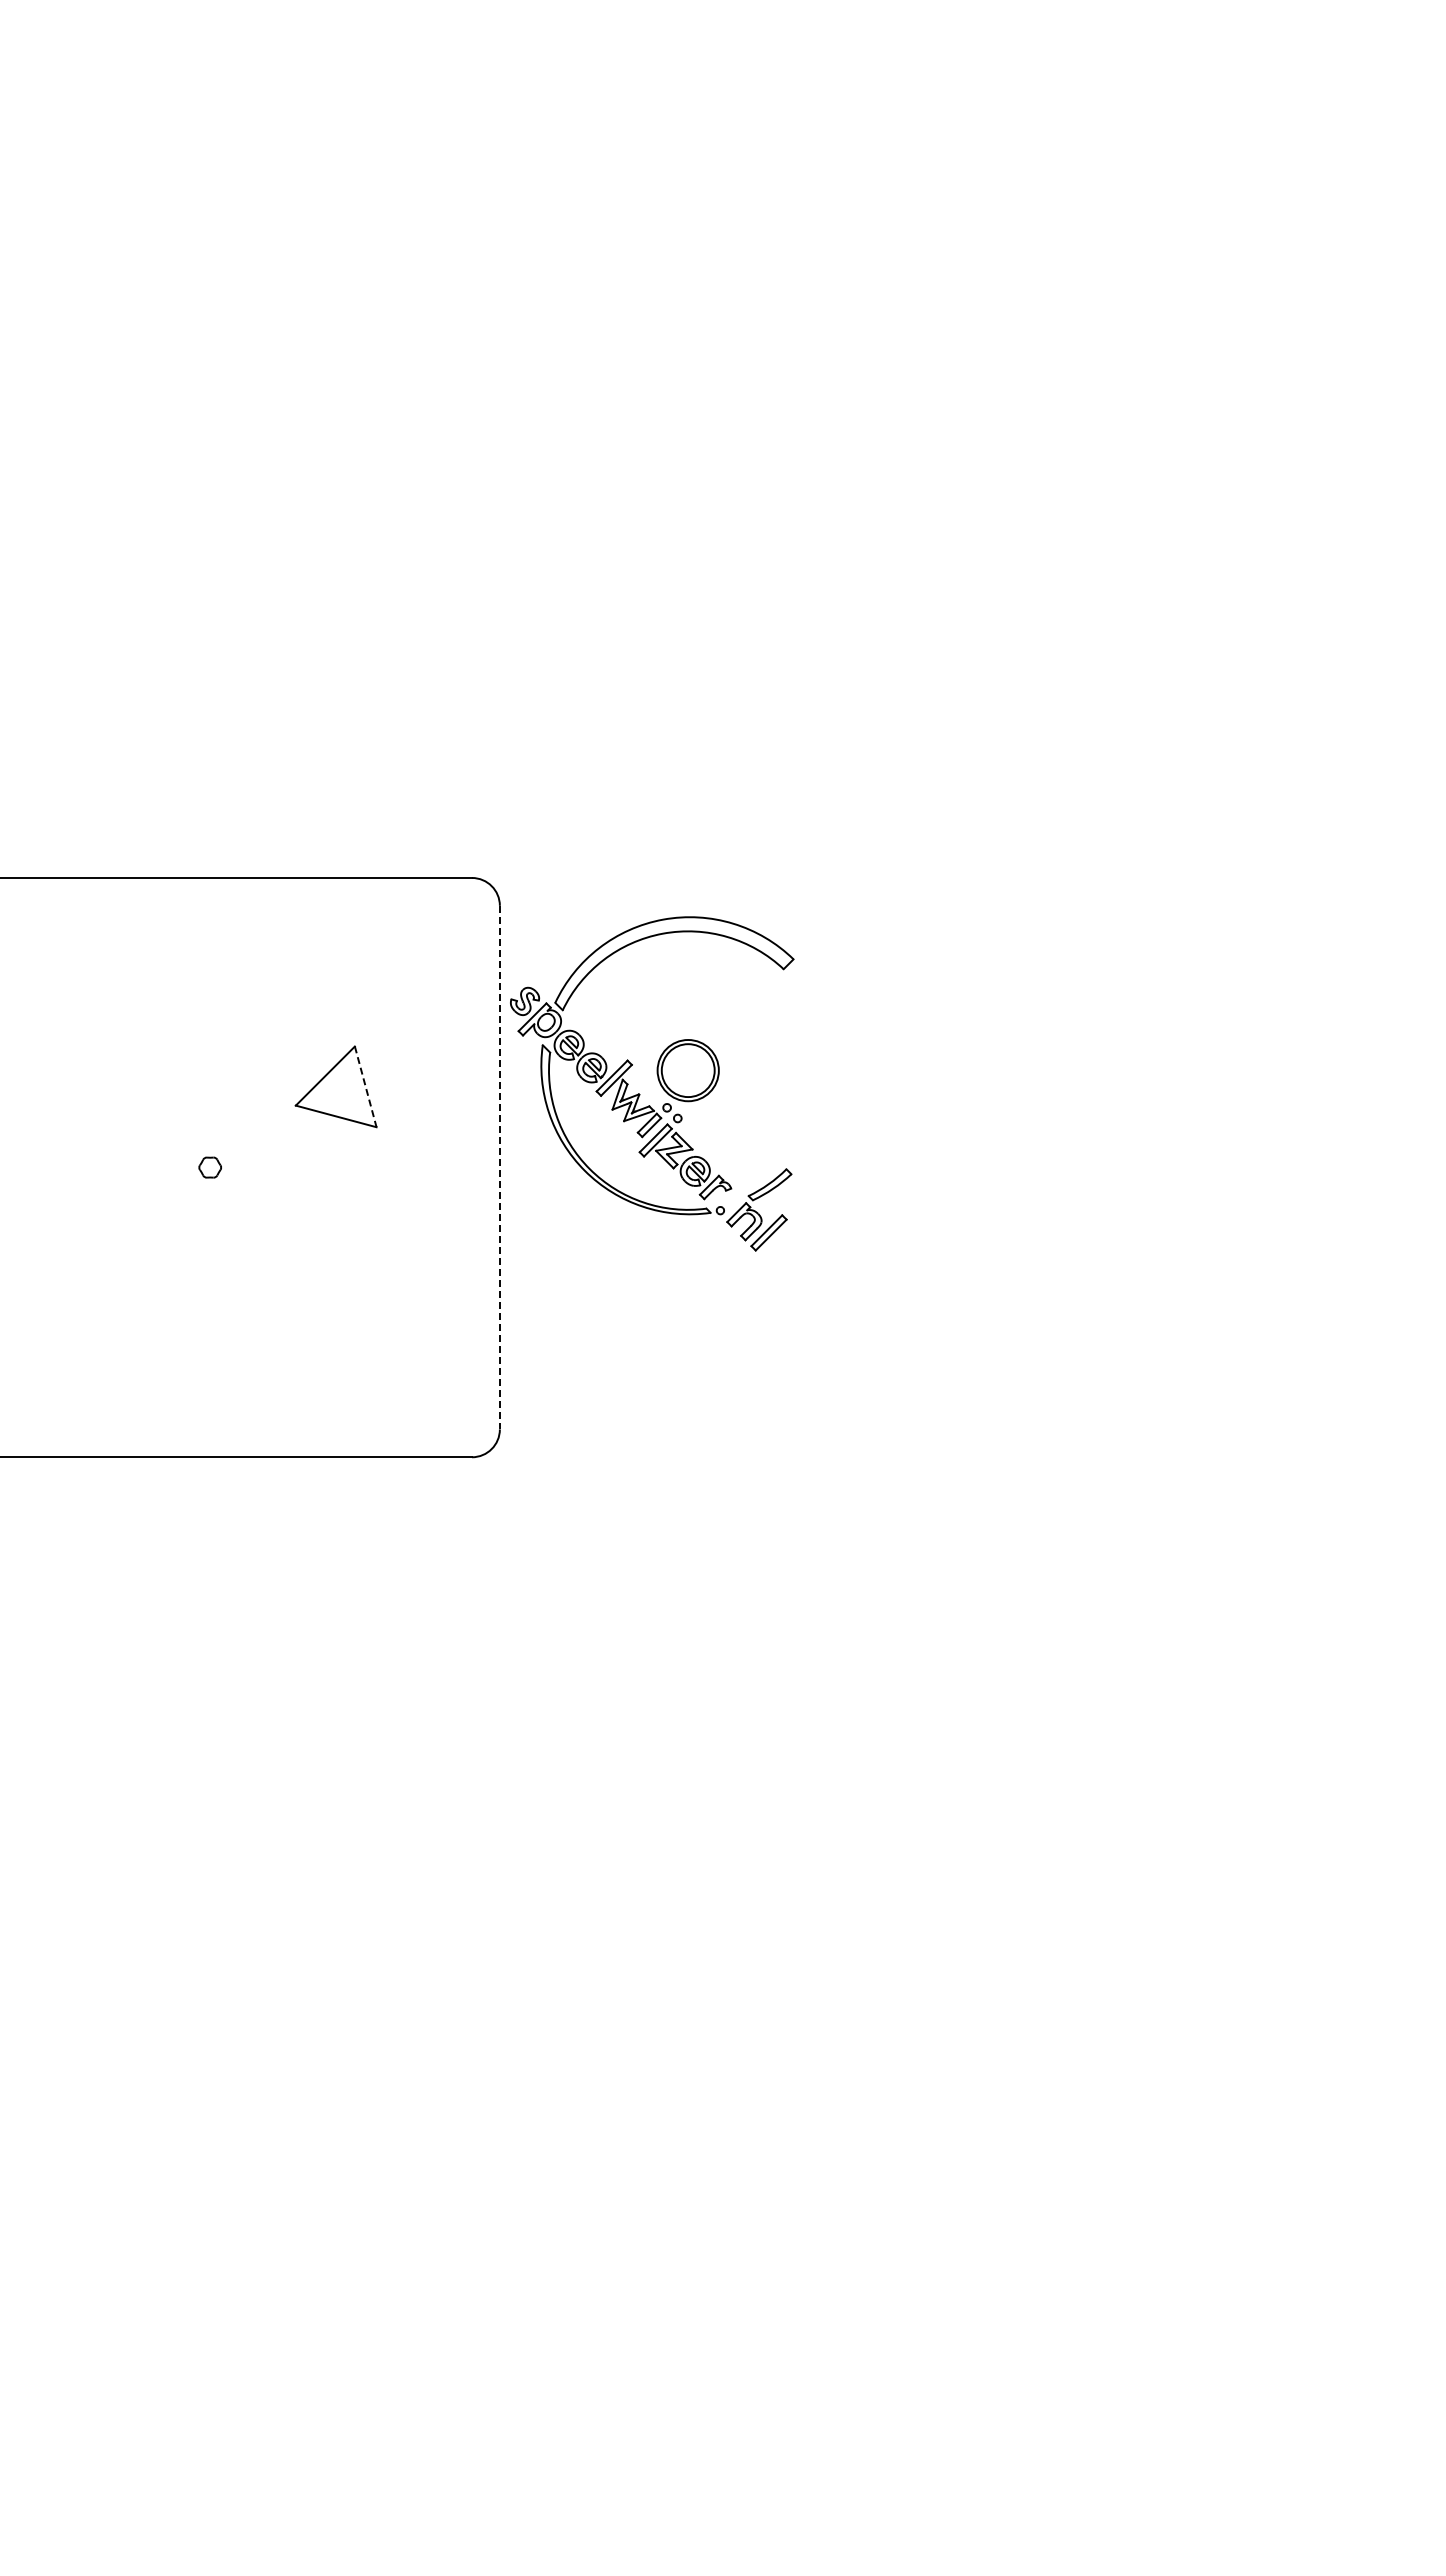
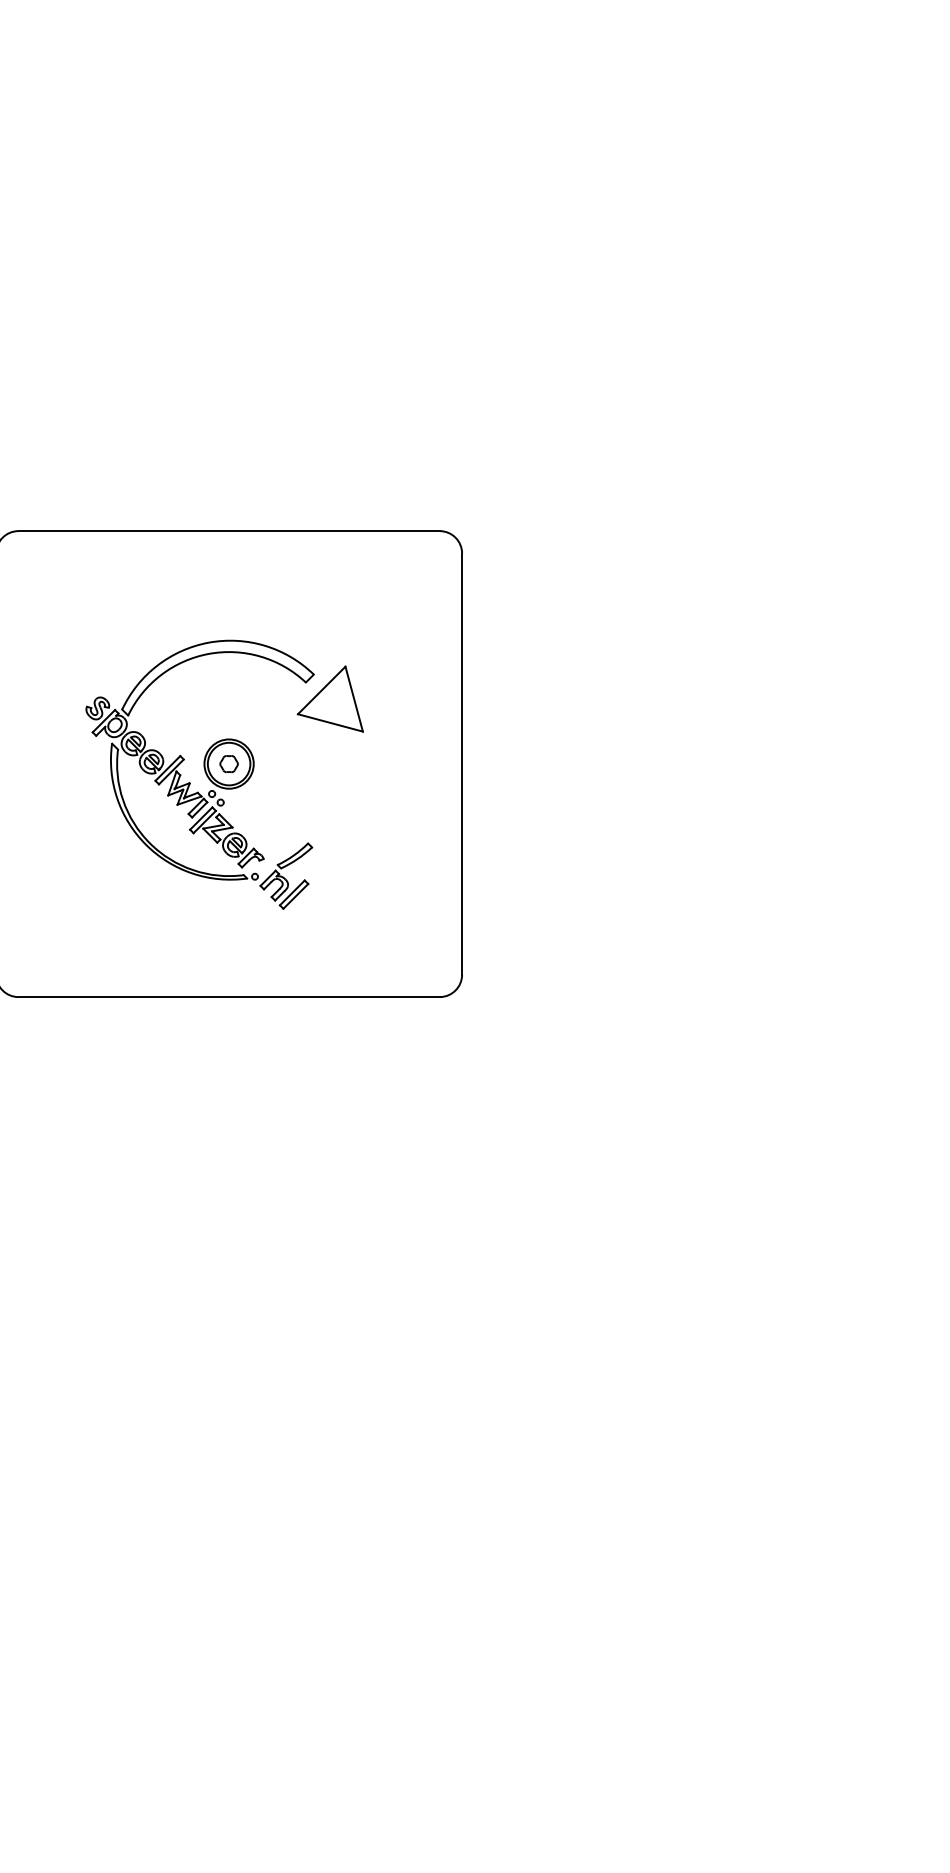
part: (658, 1081) -> (205, 772), moved
line: (365, 1086) -> (354, 698), dashed -> solid
line: (499, 1167) -> (461, 764), dashed -> solid

